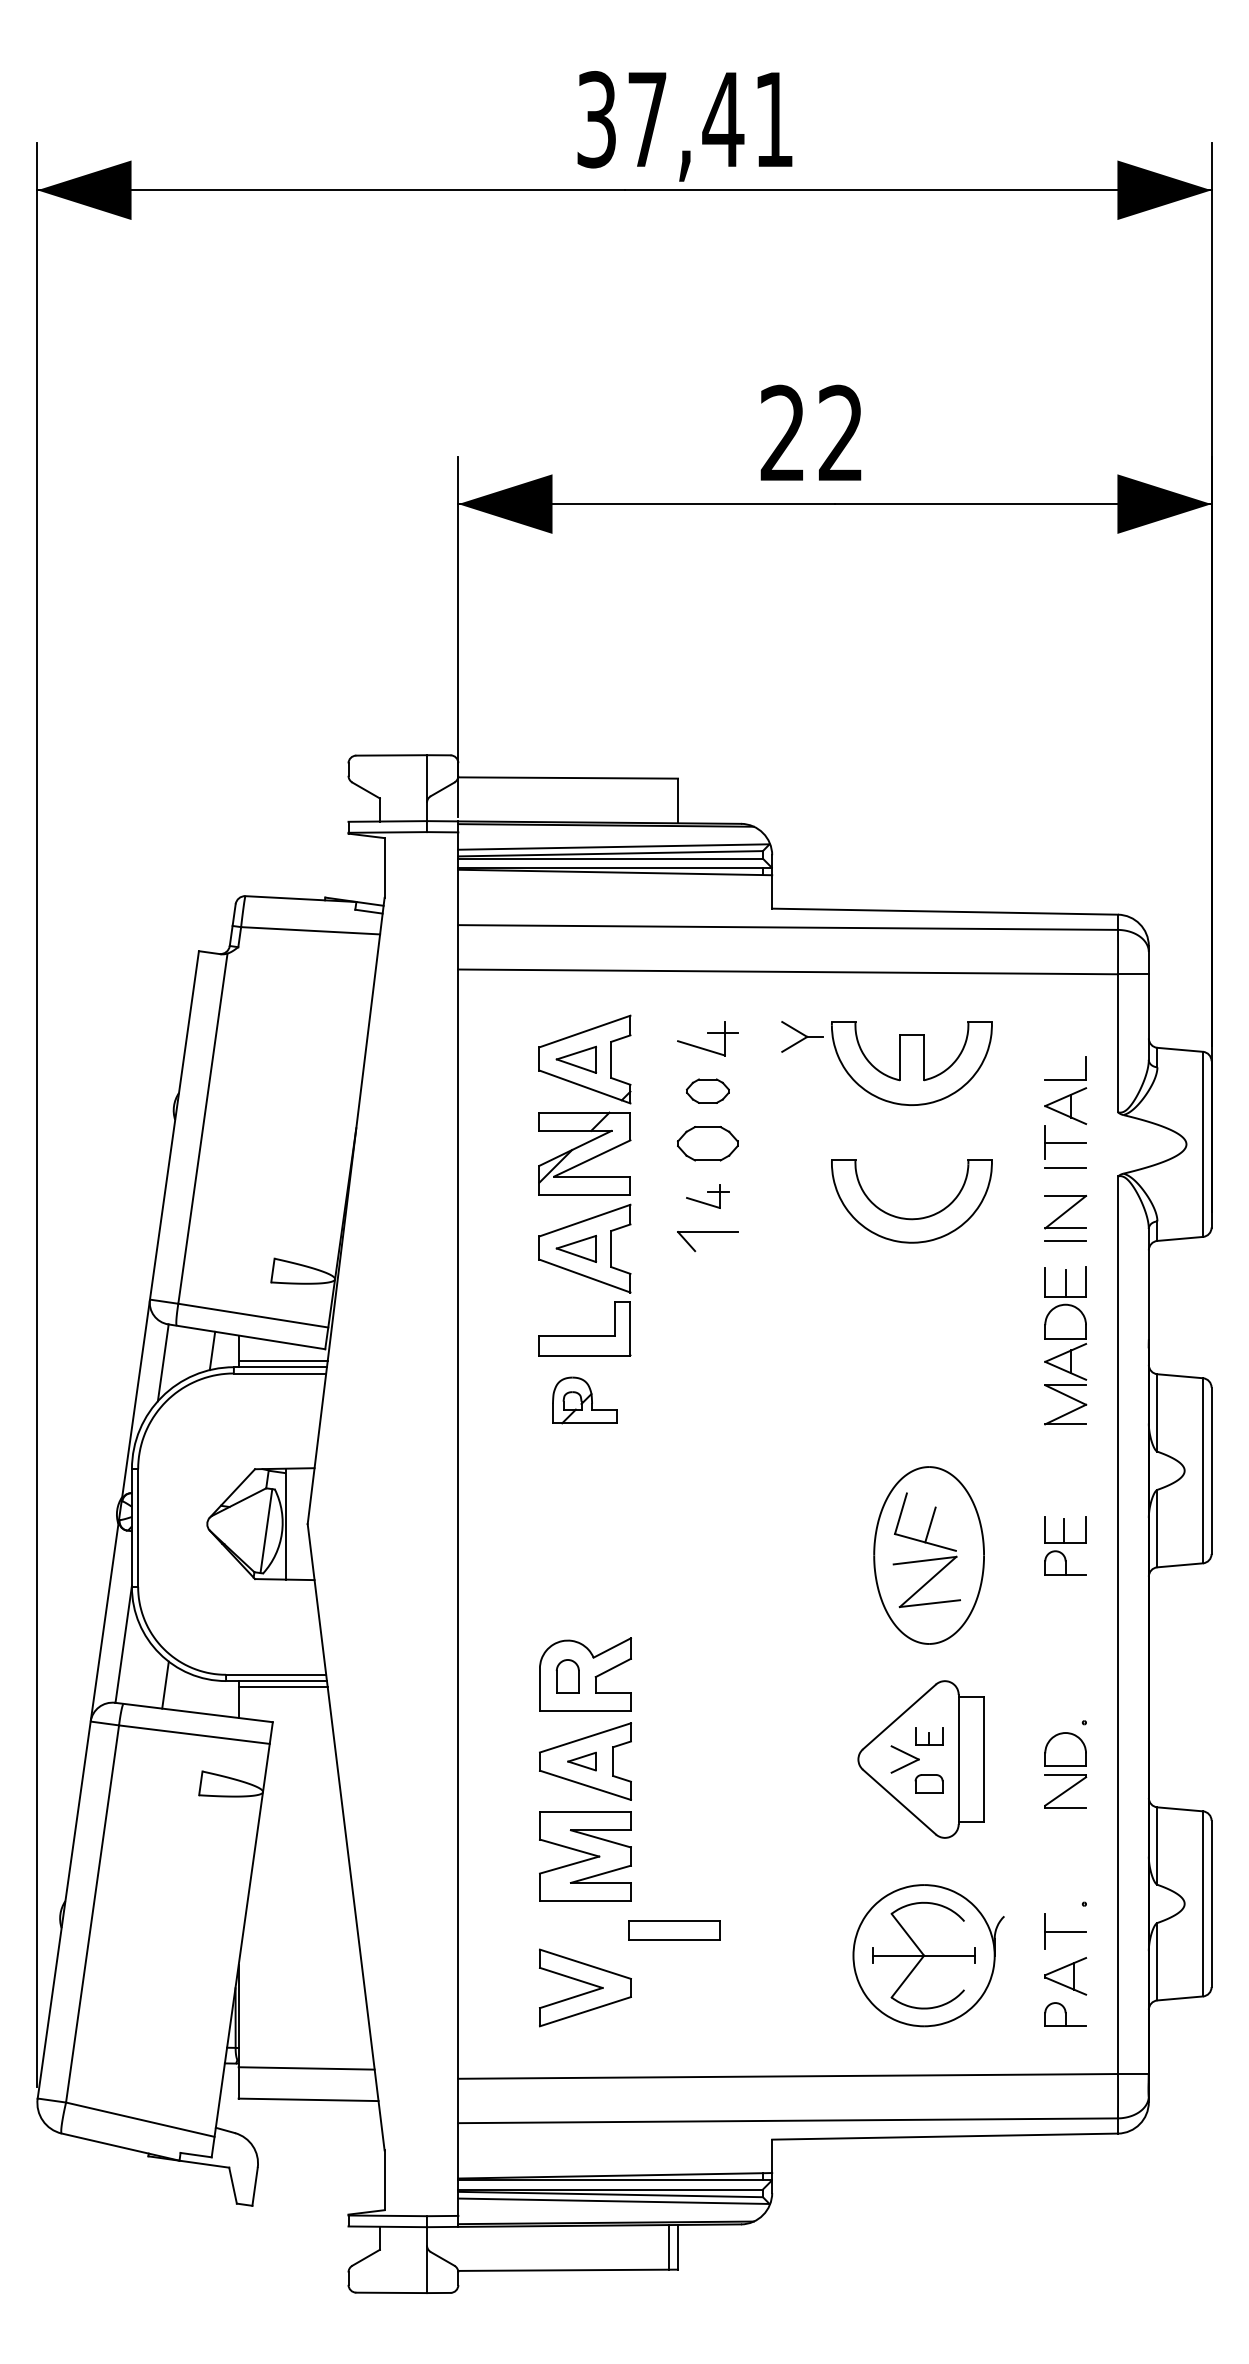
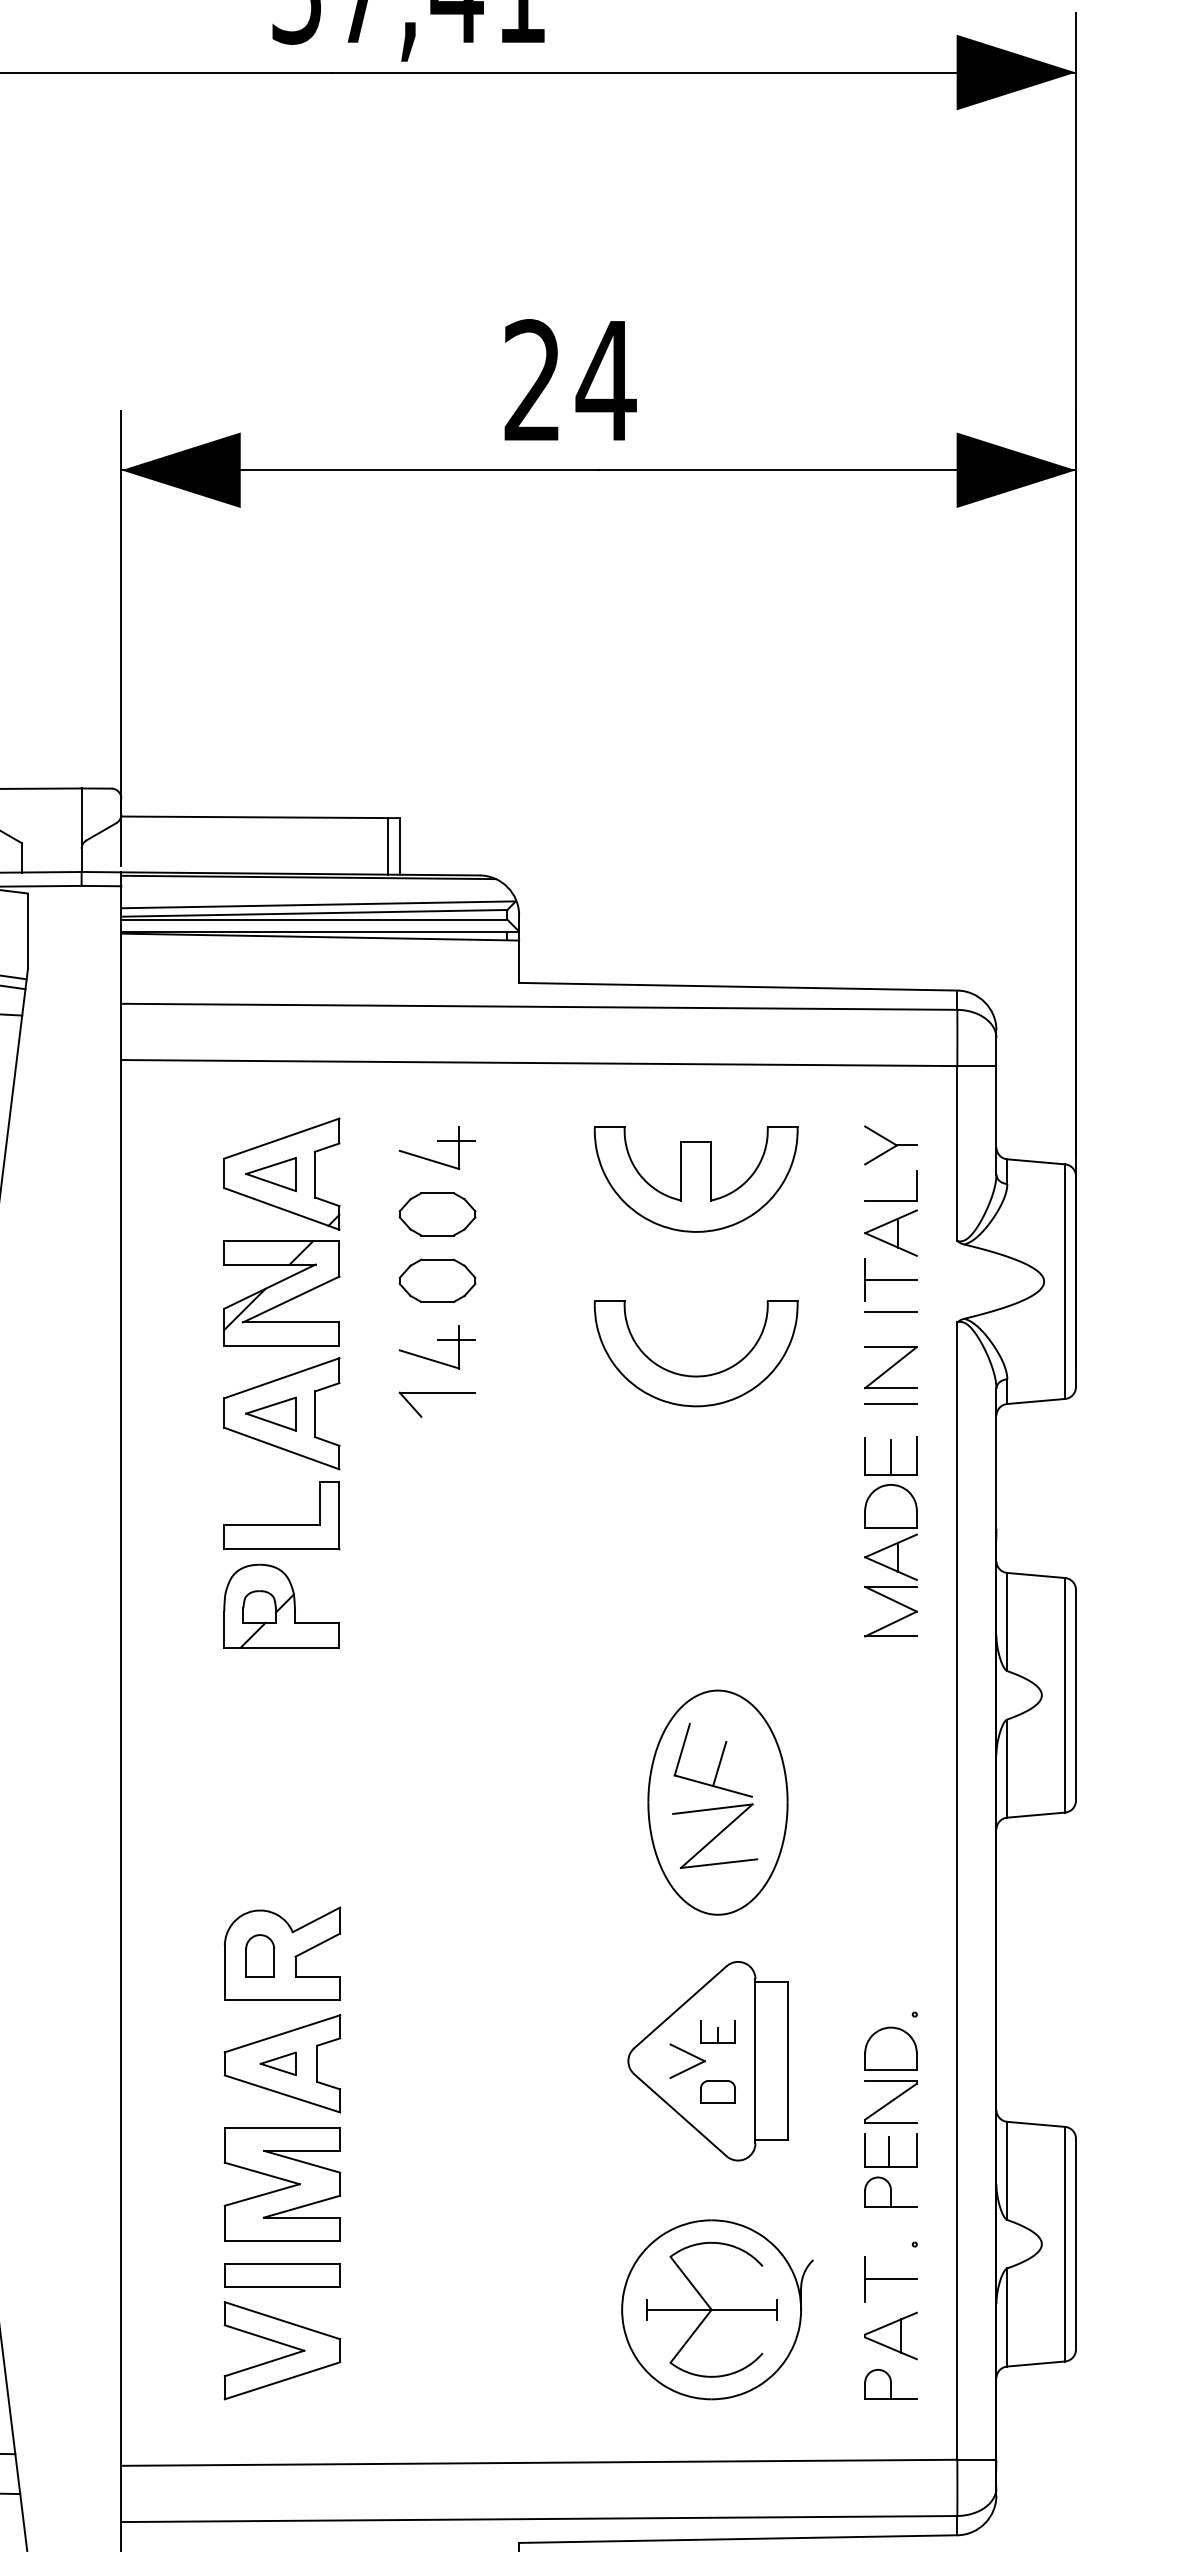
text: (840, 432) -> (605, 379), 22 -> 24
line: (668, 800) -> (387, 845), added
part: (802, 1036) -> (890, 1144), moved
part: (707, 1090) -> (437, 1213), size x1.43
part: (707, 1196) -> (437, 1347), size x1.43
part: (584, 1400) -> (281, 1606), size x1.43
part: (1065, 1545) -> (890, 2170), moved
part: (674, 1930) -> (282, 2275), moved

